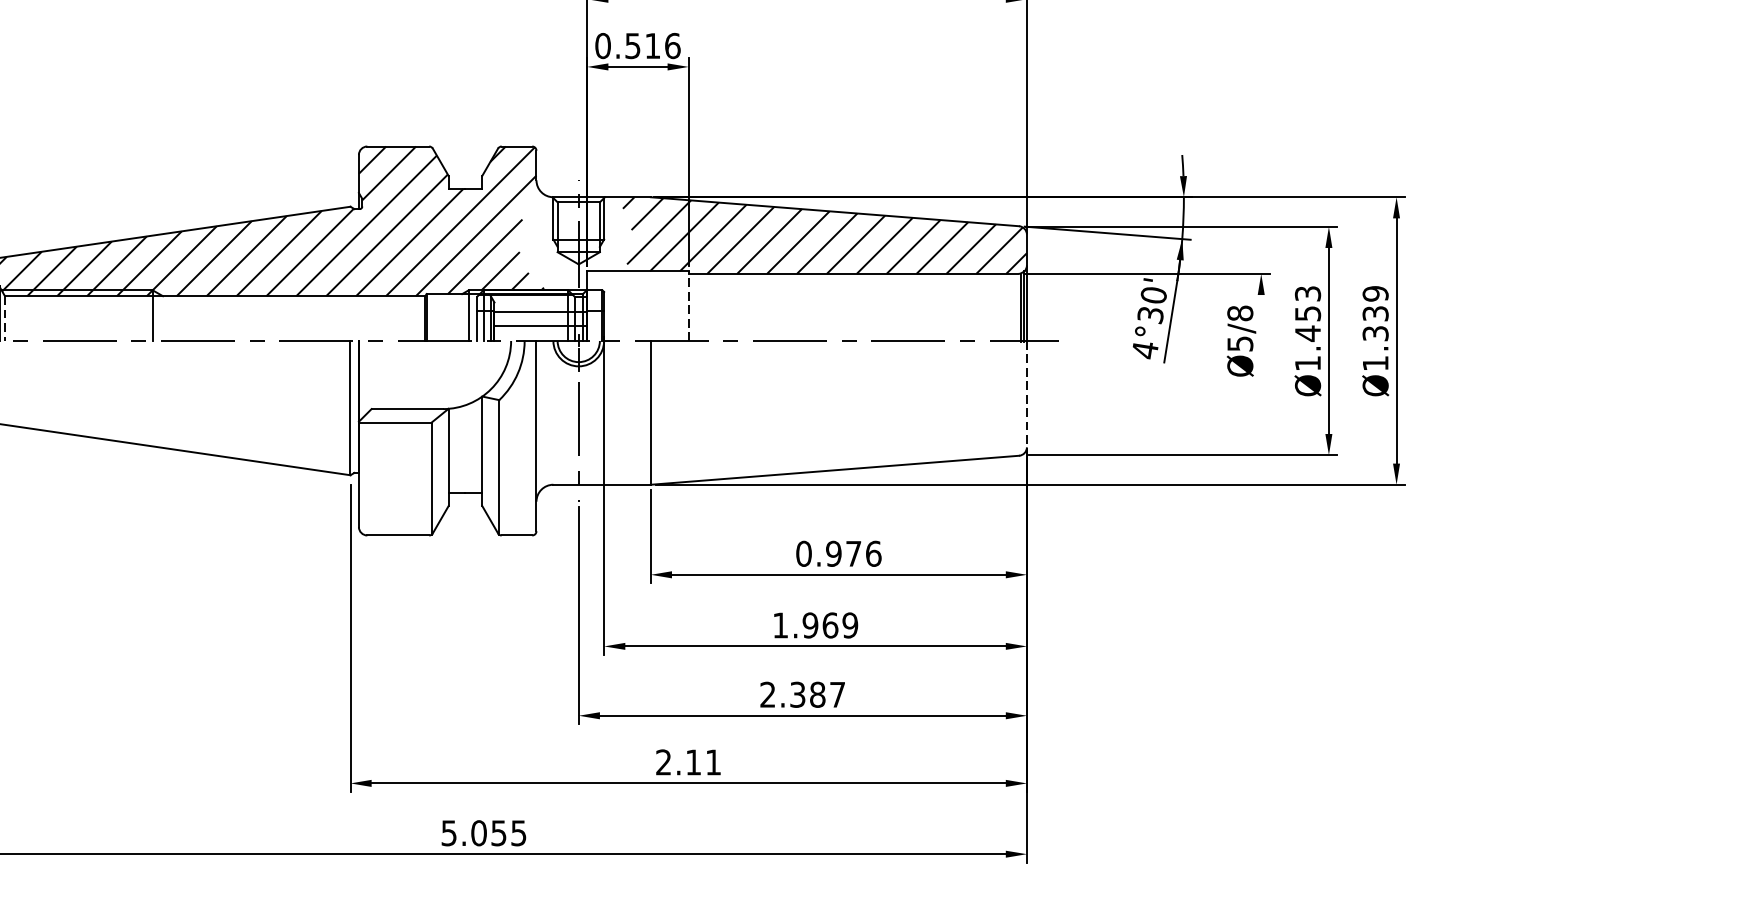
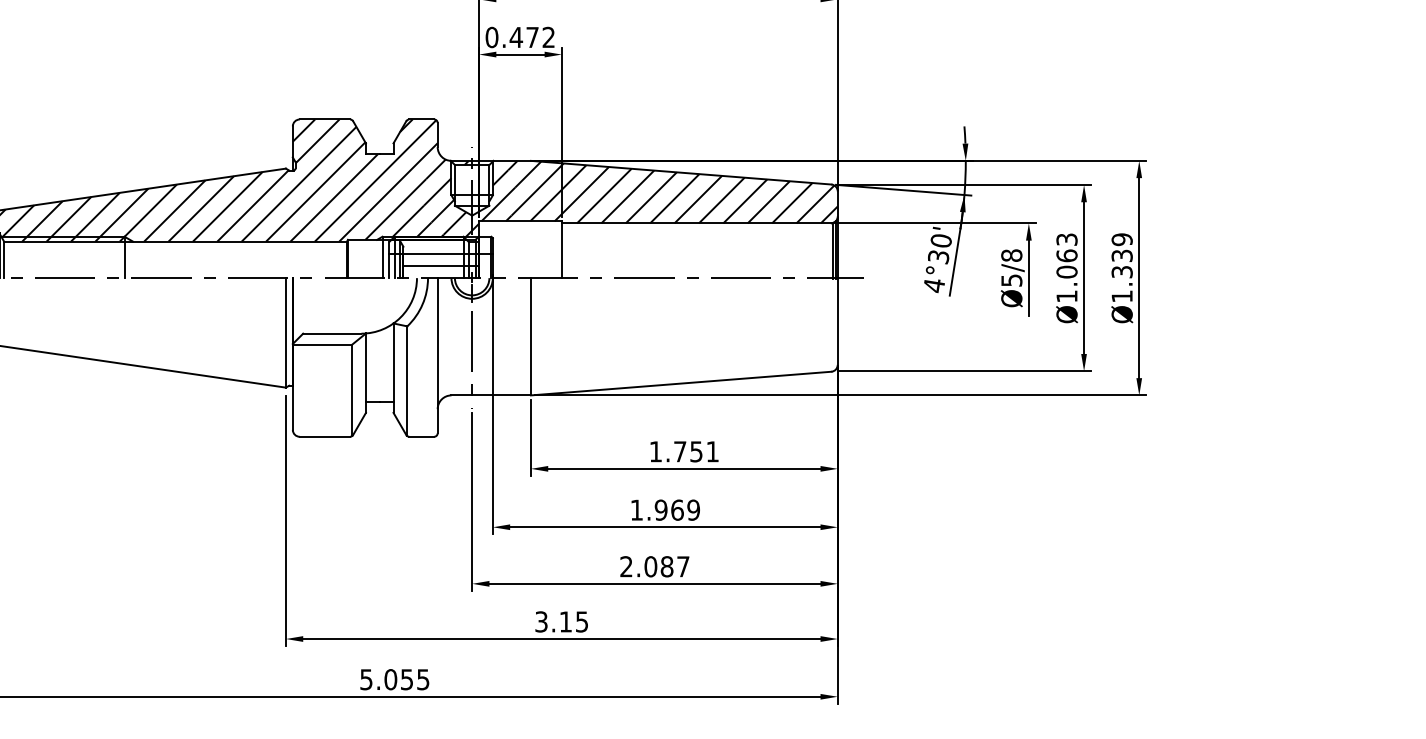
text: (652, 46) -> (532, 37), 0.516 -> 0.472
hatch: (575, 242) -> (469, 197), added
line: (688, 305) -> (561, 249), dashed -> solid
line: (5, 319) -> (4, 260), dashed -> solid
text: (1307, 323) -> (1066, 263), Ø1.453 -> Ø1.063
line: (1260, 340) -> (1028, 277), added
line: (1026, 395) -> (837, 322), dashed -> solid
text: (839, 553) -> (684, 451), 0.976 -> 1.751
text: (797, 694) -> (650, 566), 2.387 -> 2.087
text: (688, 761) -> (561, 621), 2.11 -> 3.15

